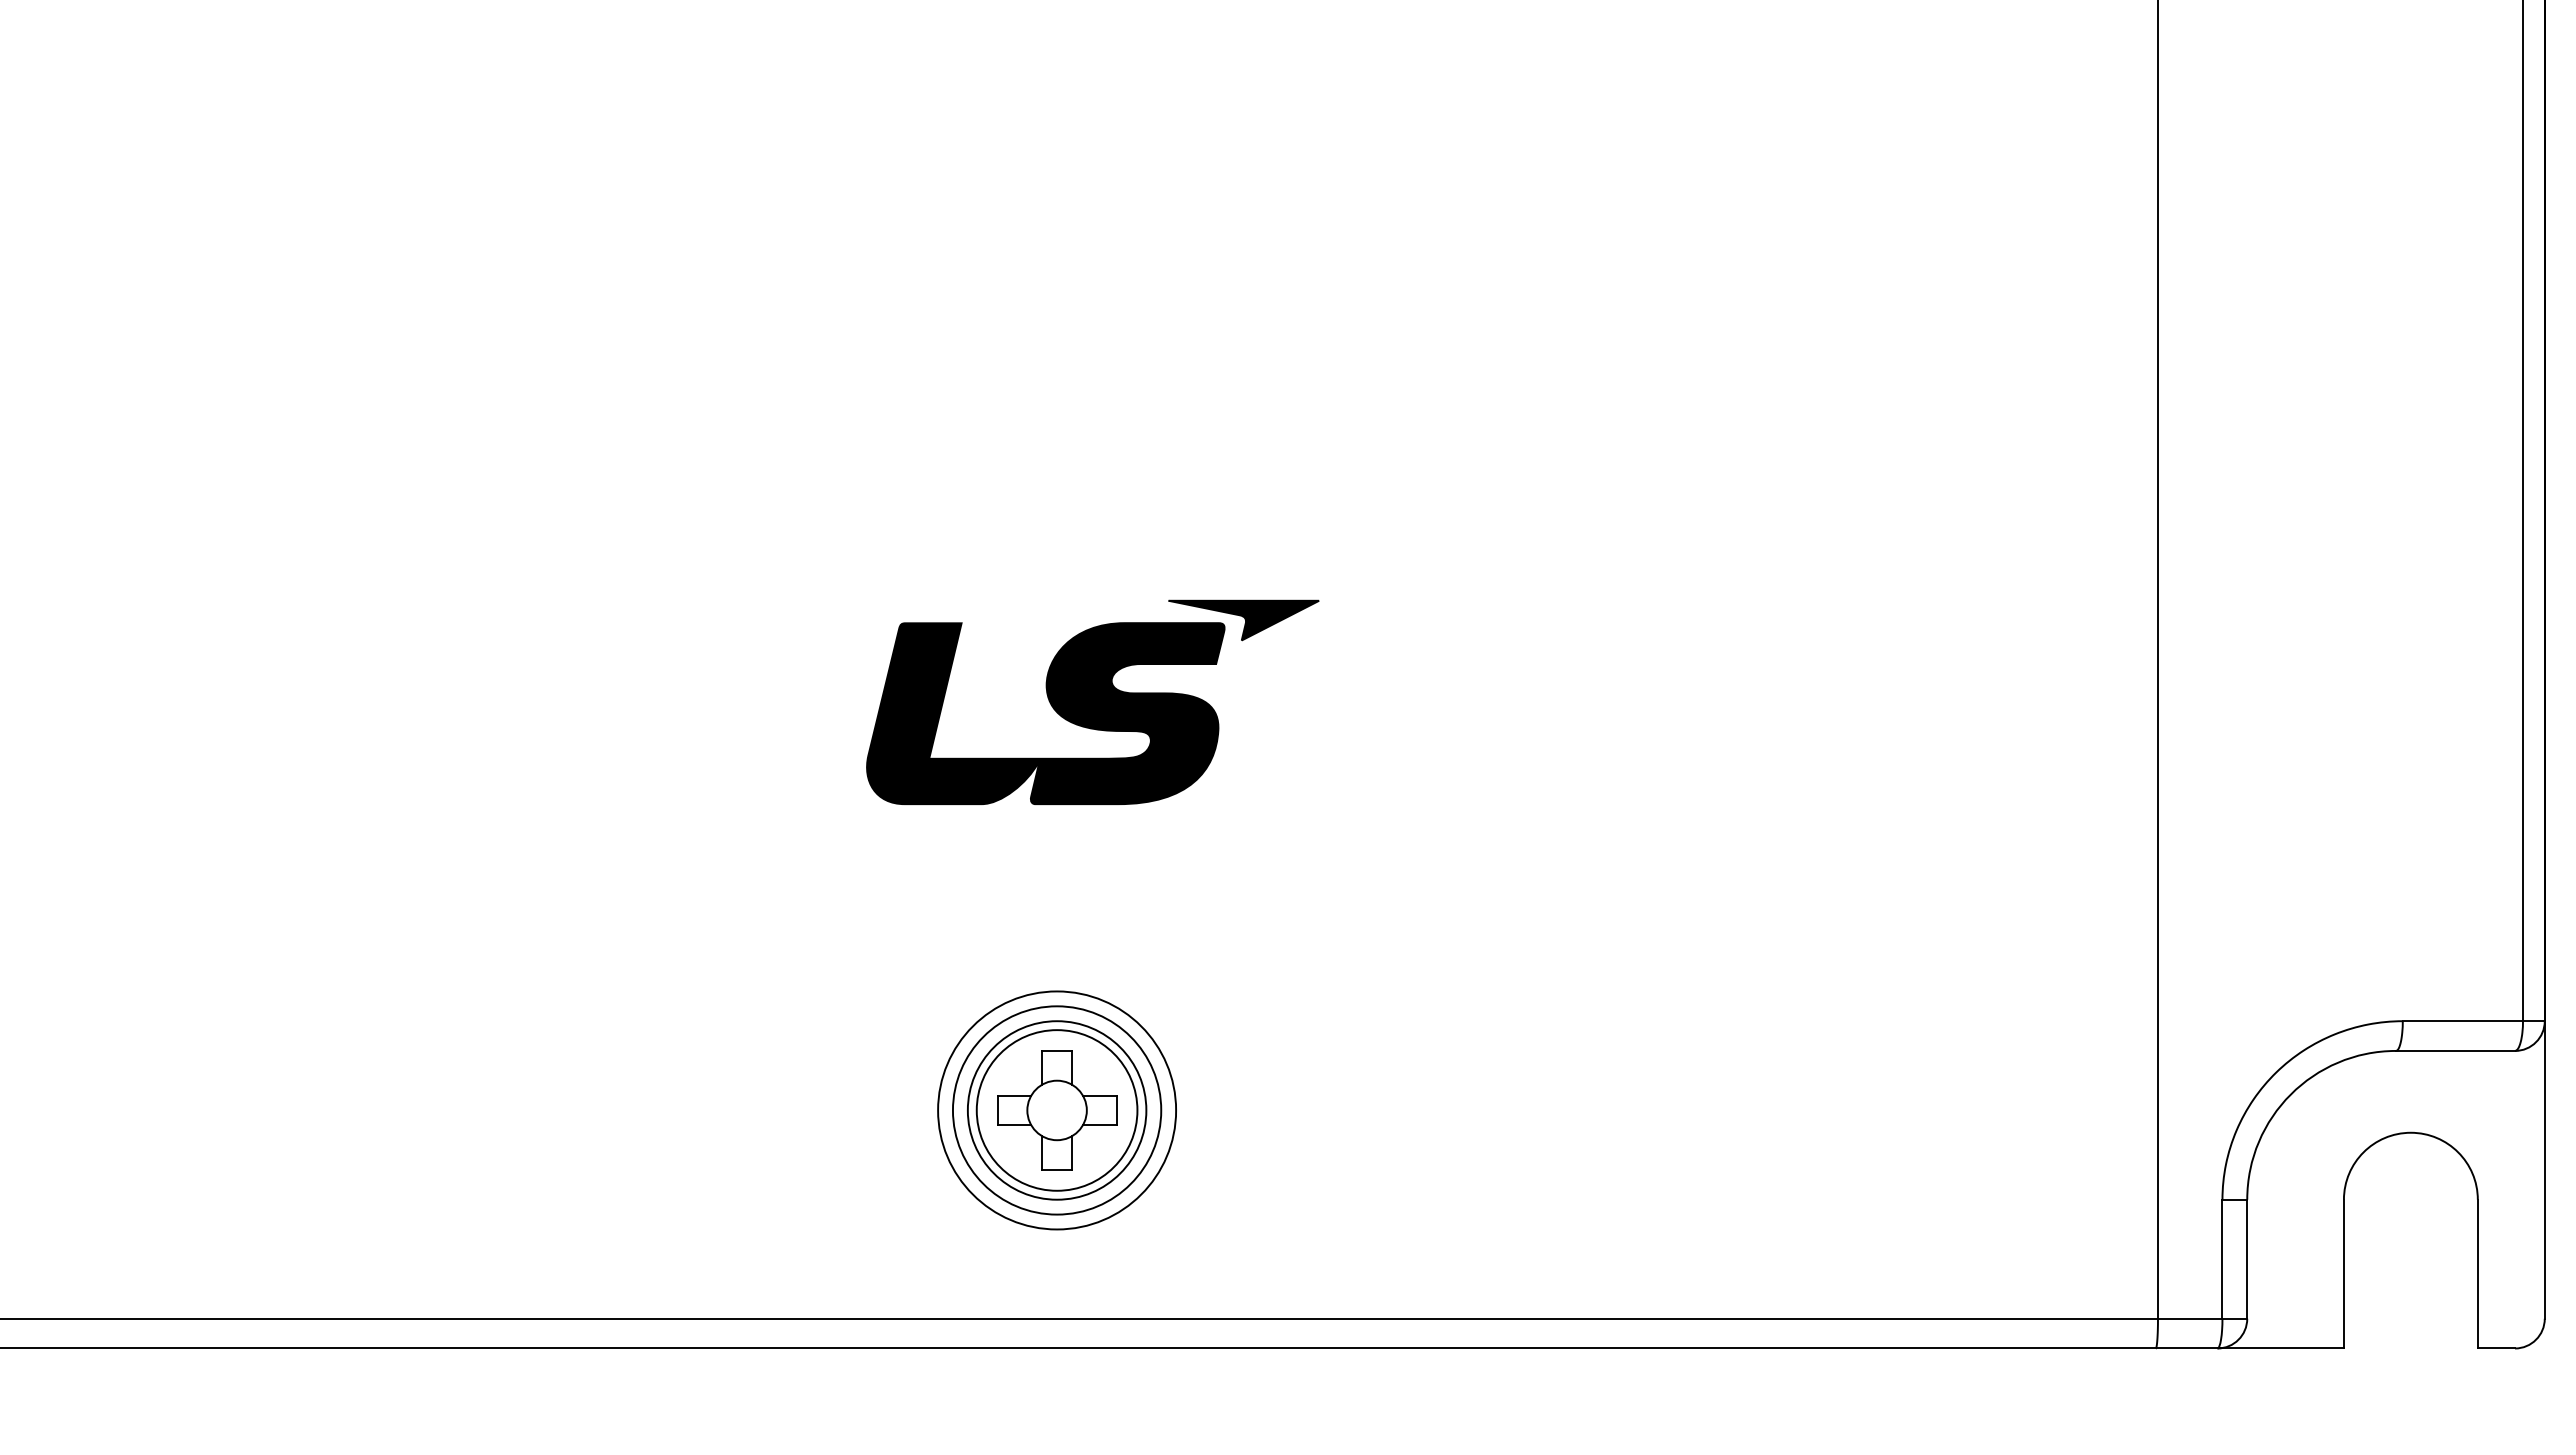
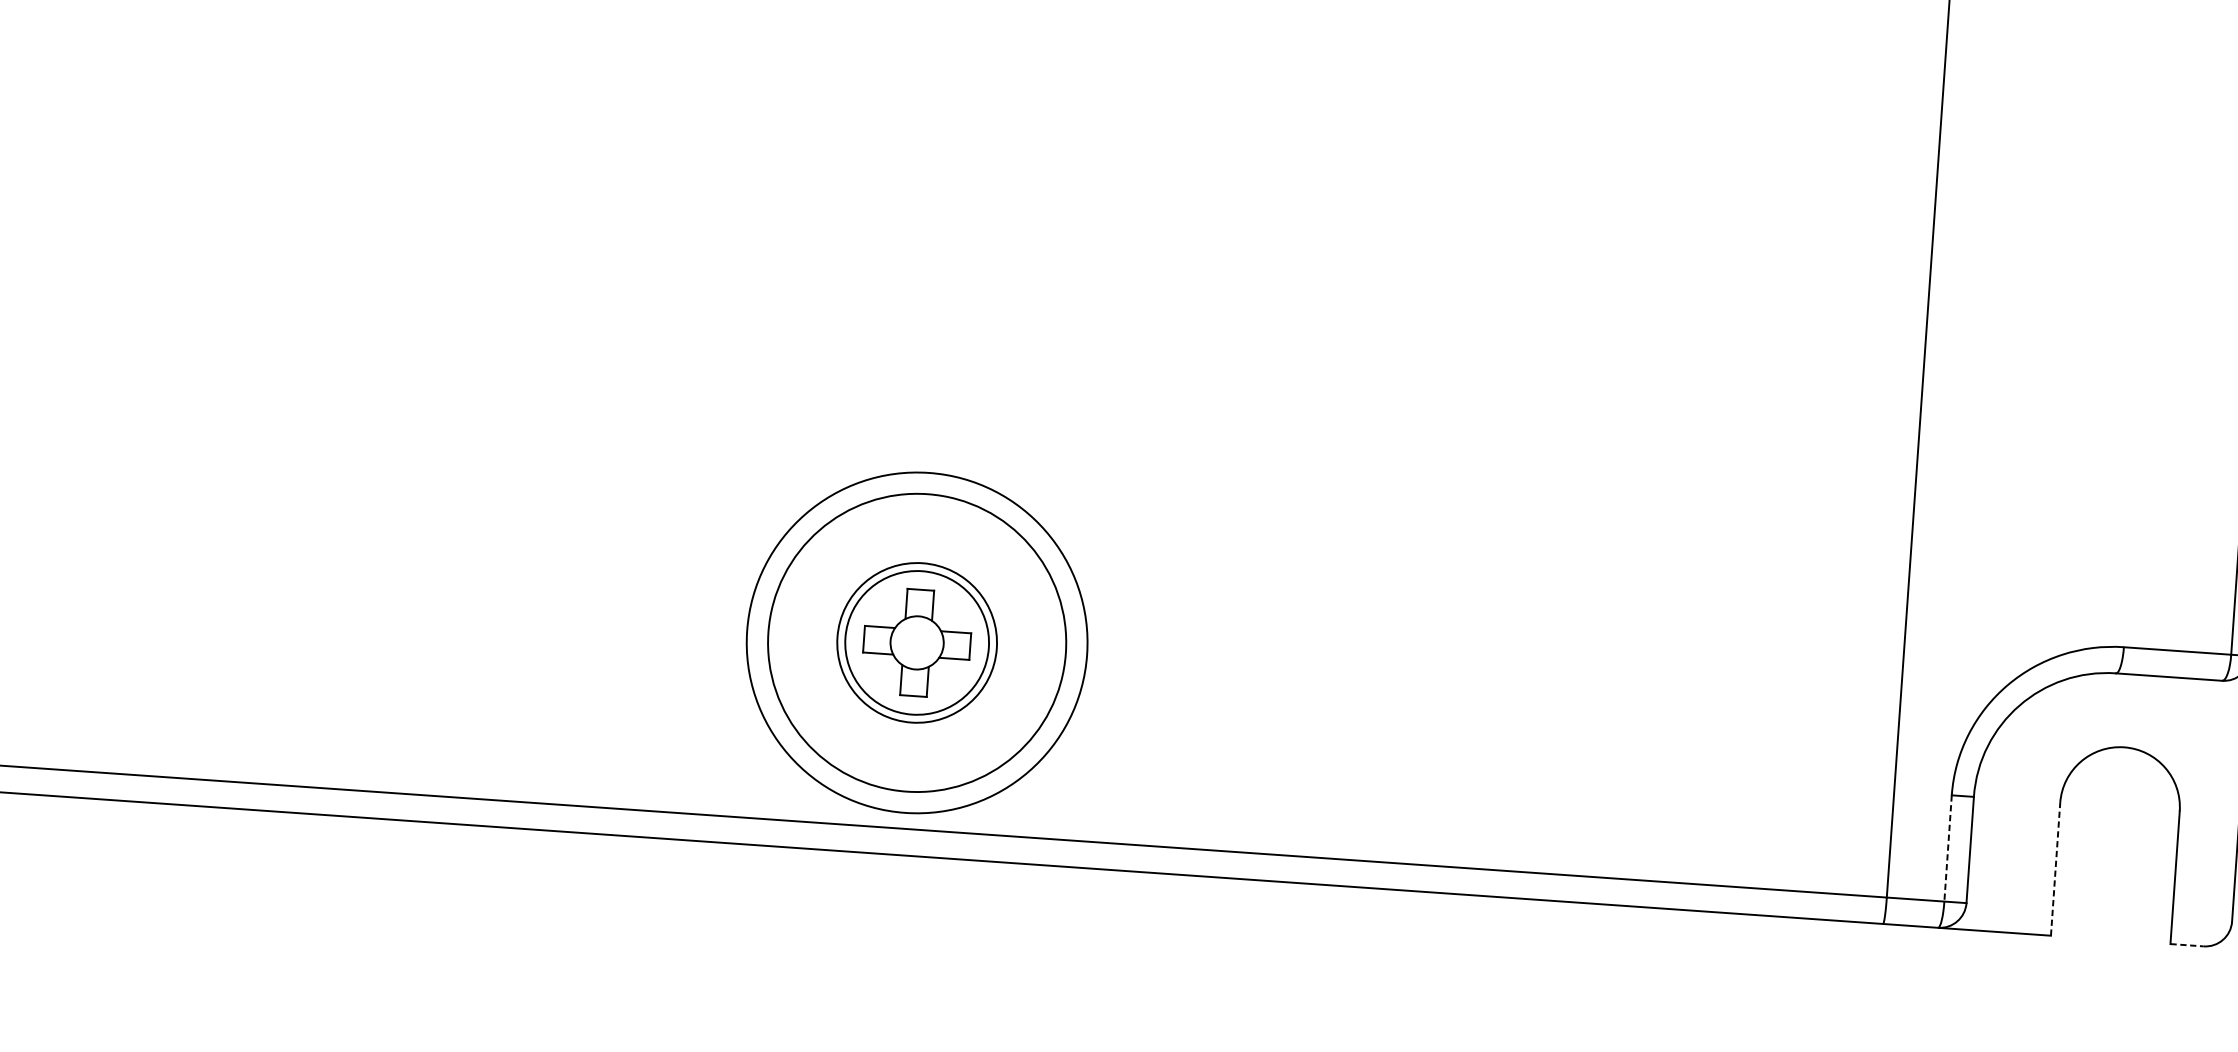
part: (1092, 701) -> (974, 280), removed
circle: (1056, 1110) -> (916, 642), size x1.6
circle: (1057, 1110) -> (917, 642), size x1.6
line: (2222, 1259) -> (1948, 848), solid -> dashed
line: (2343, 1273) -> (2055, 868), solid -> dashed
line: (2496, 1348) -> (2187, 945), solid -> dashed

